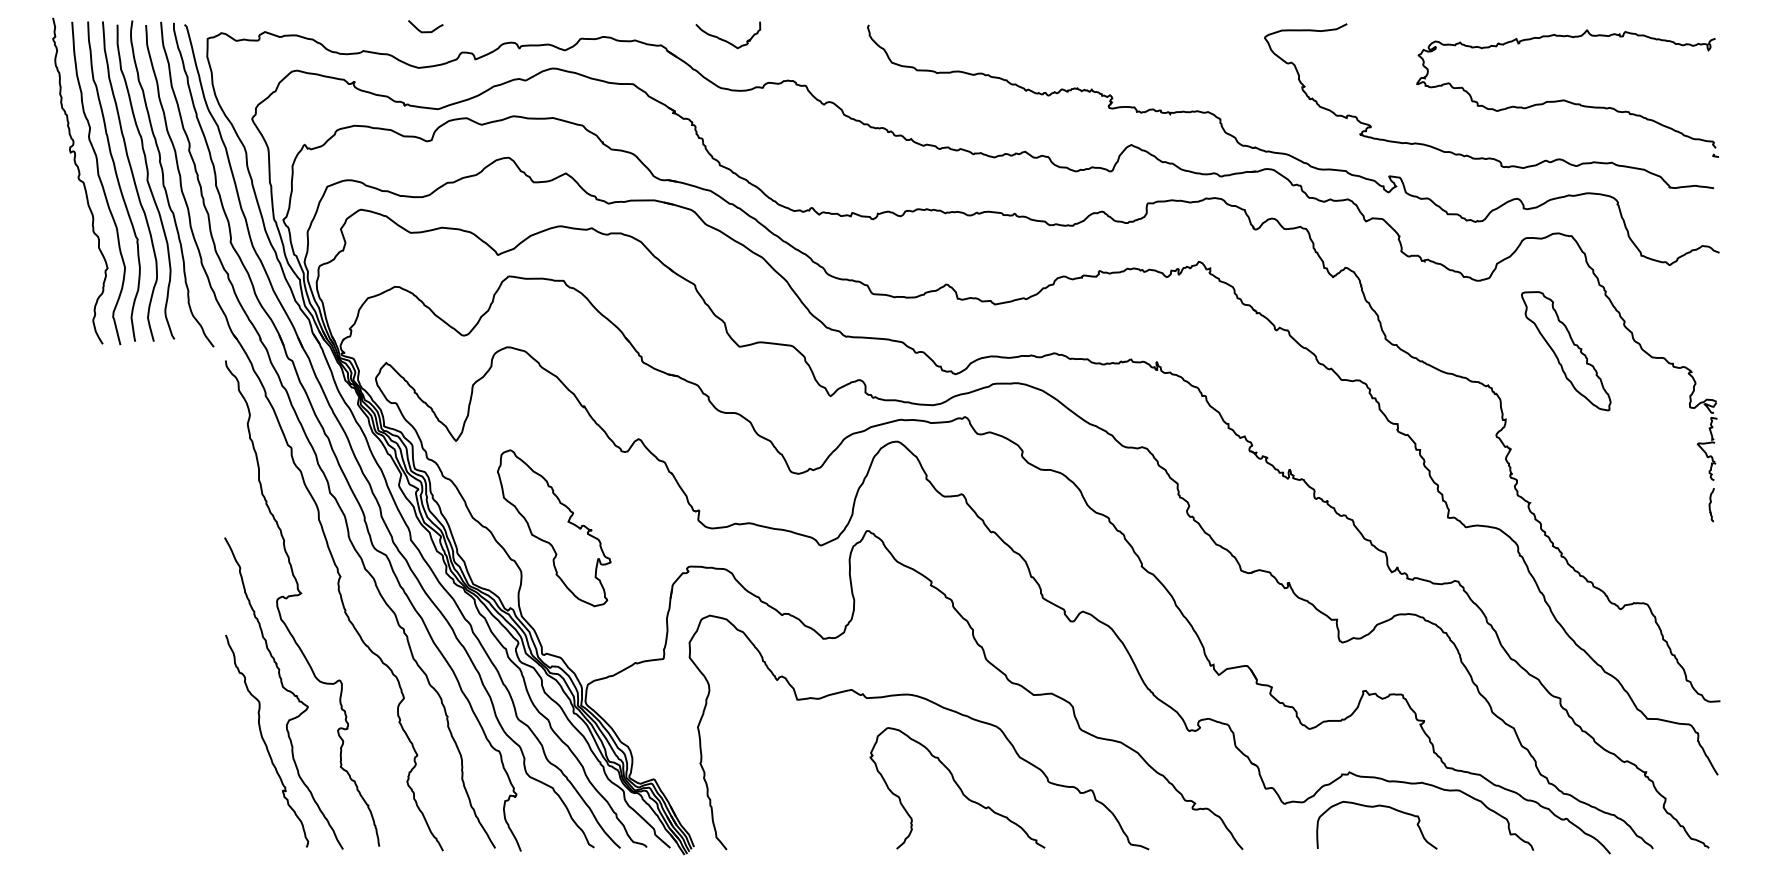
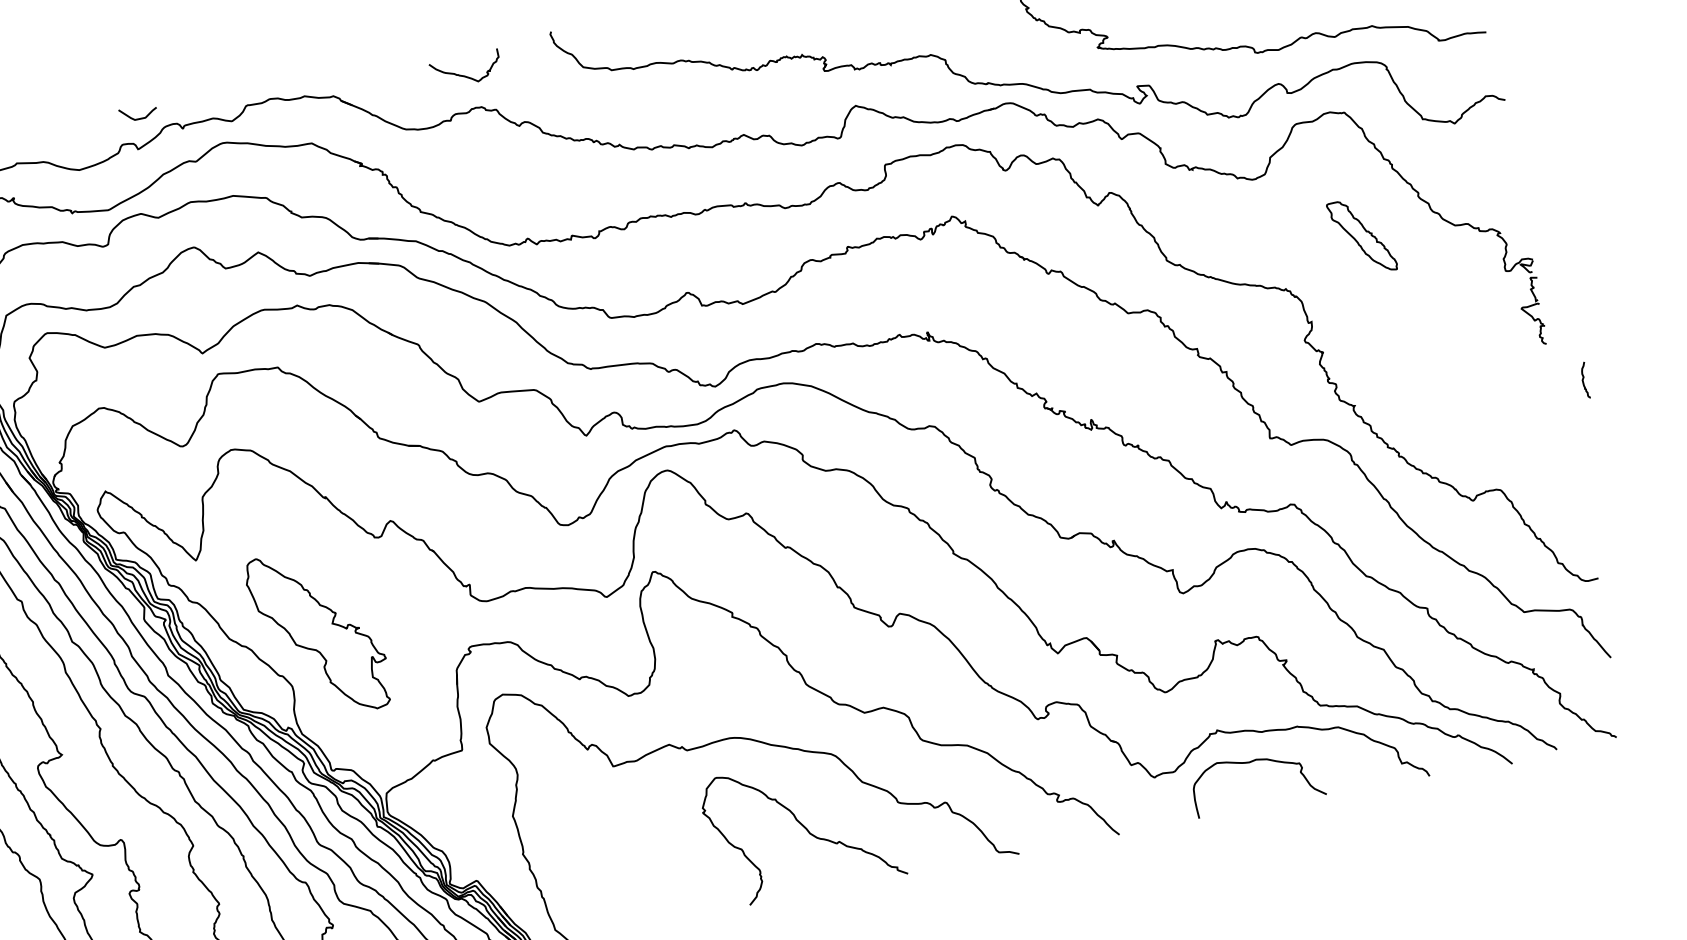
curve: (425, 31) -> (138, 118), moved
curve: (726, 40) -> (464, 75), moved
part: (1566, 351) -> (1362, 236), size x0.6
curve: (1710, 505) -> (1583, 381), moved

